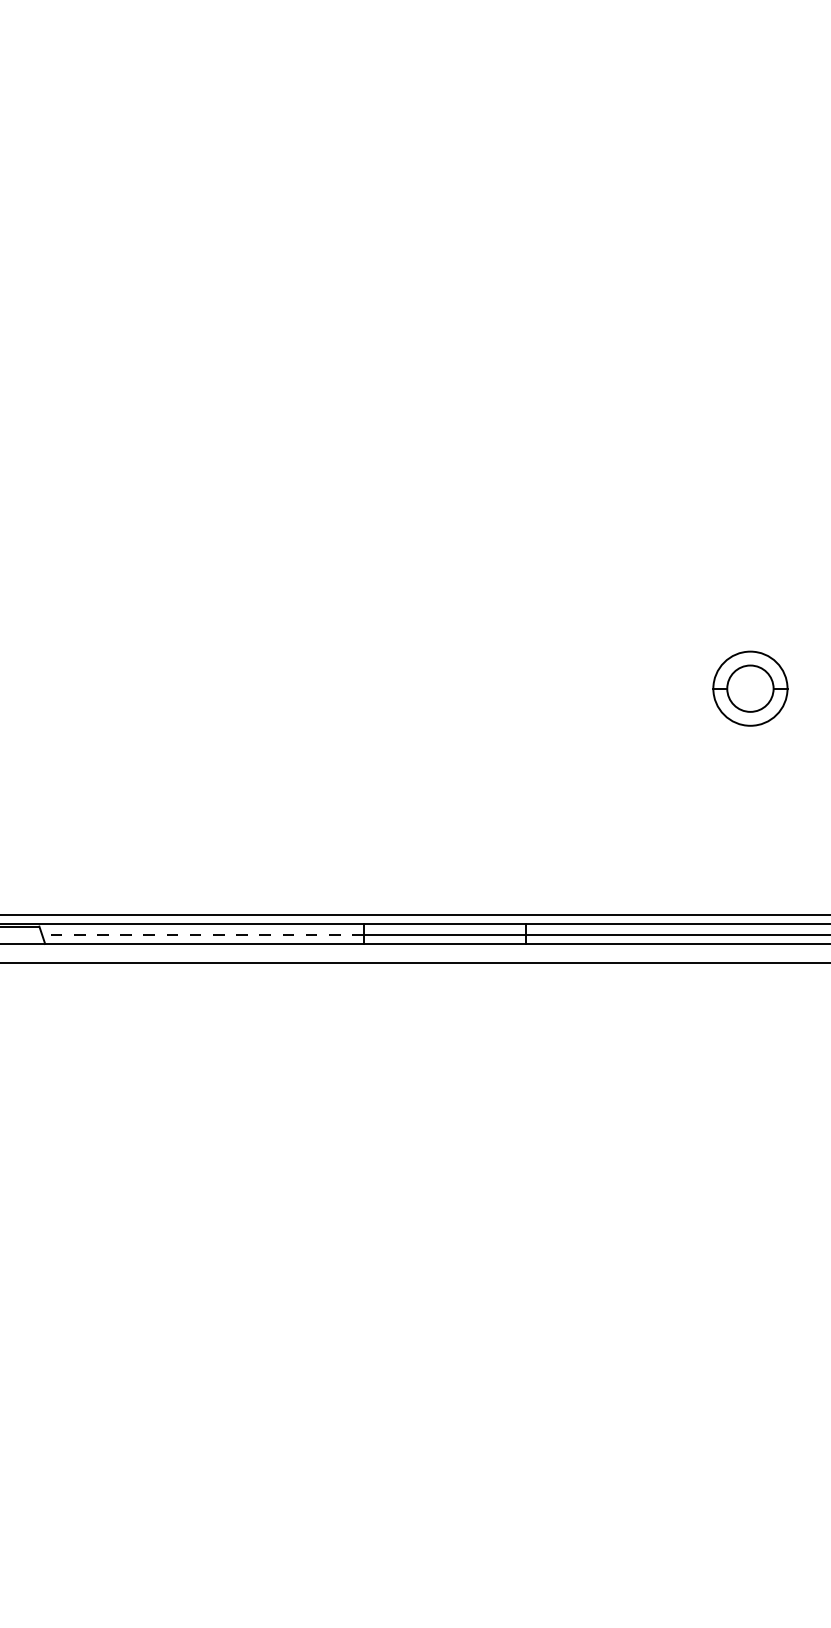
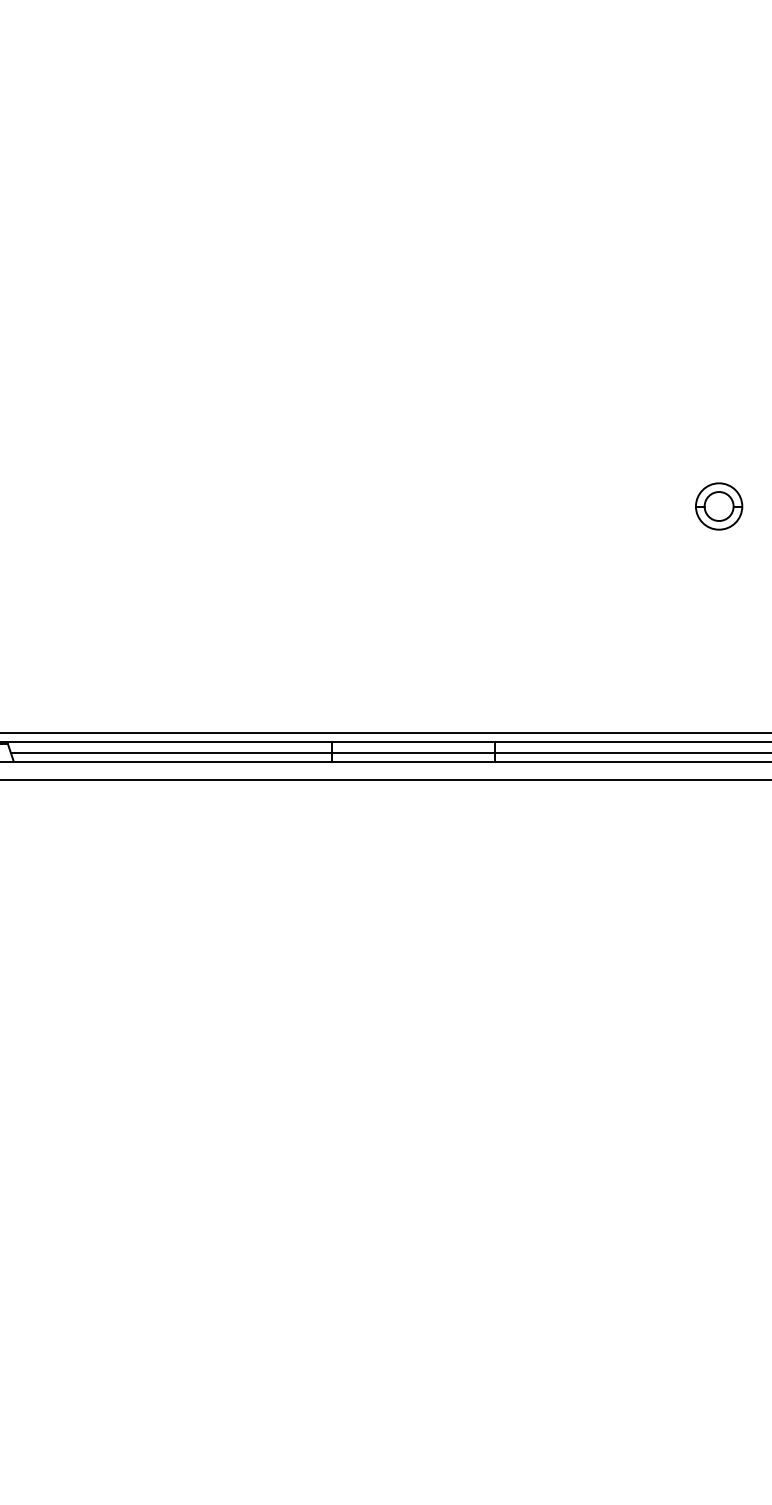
part: (750, 688) -> (719, 506), size x0.62
line: (202, 934) -> (171, 752), dashed -> solid

